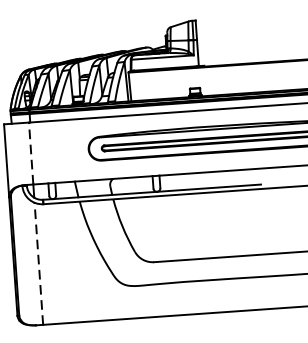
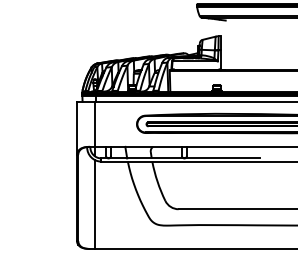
line: (31, 153) -> (95, 124), dashed -> solid
line: (39, 263) -> (95, 204), dashed -> solid

